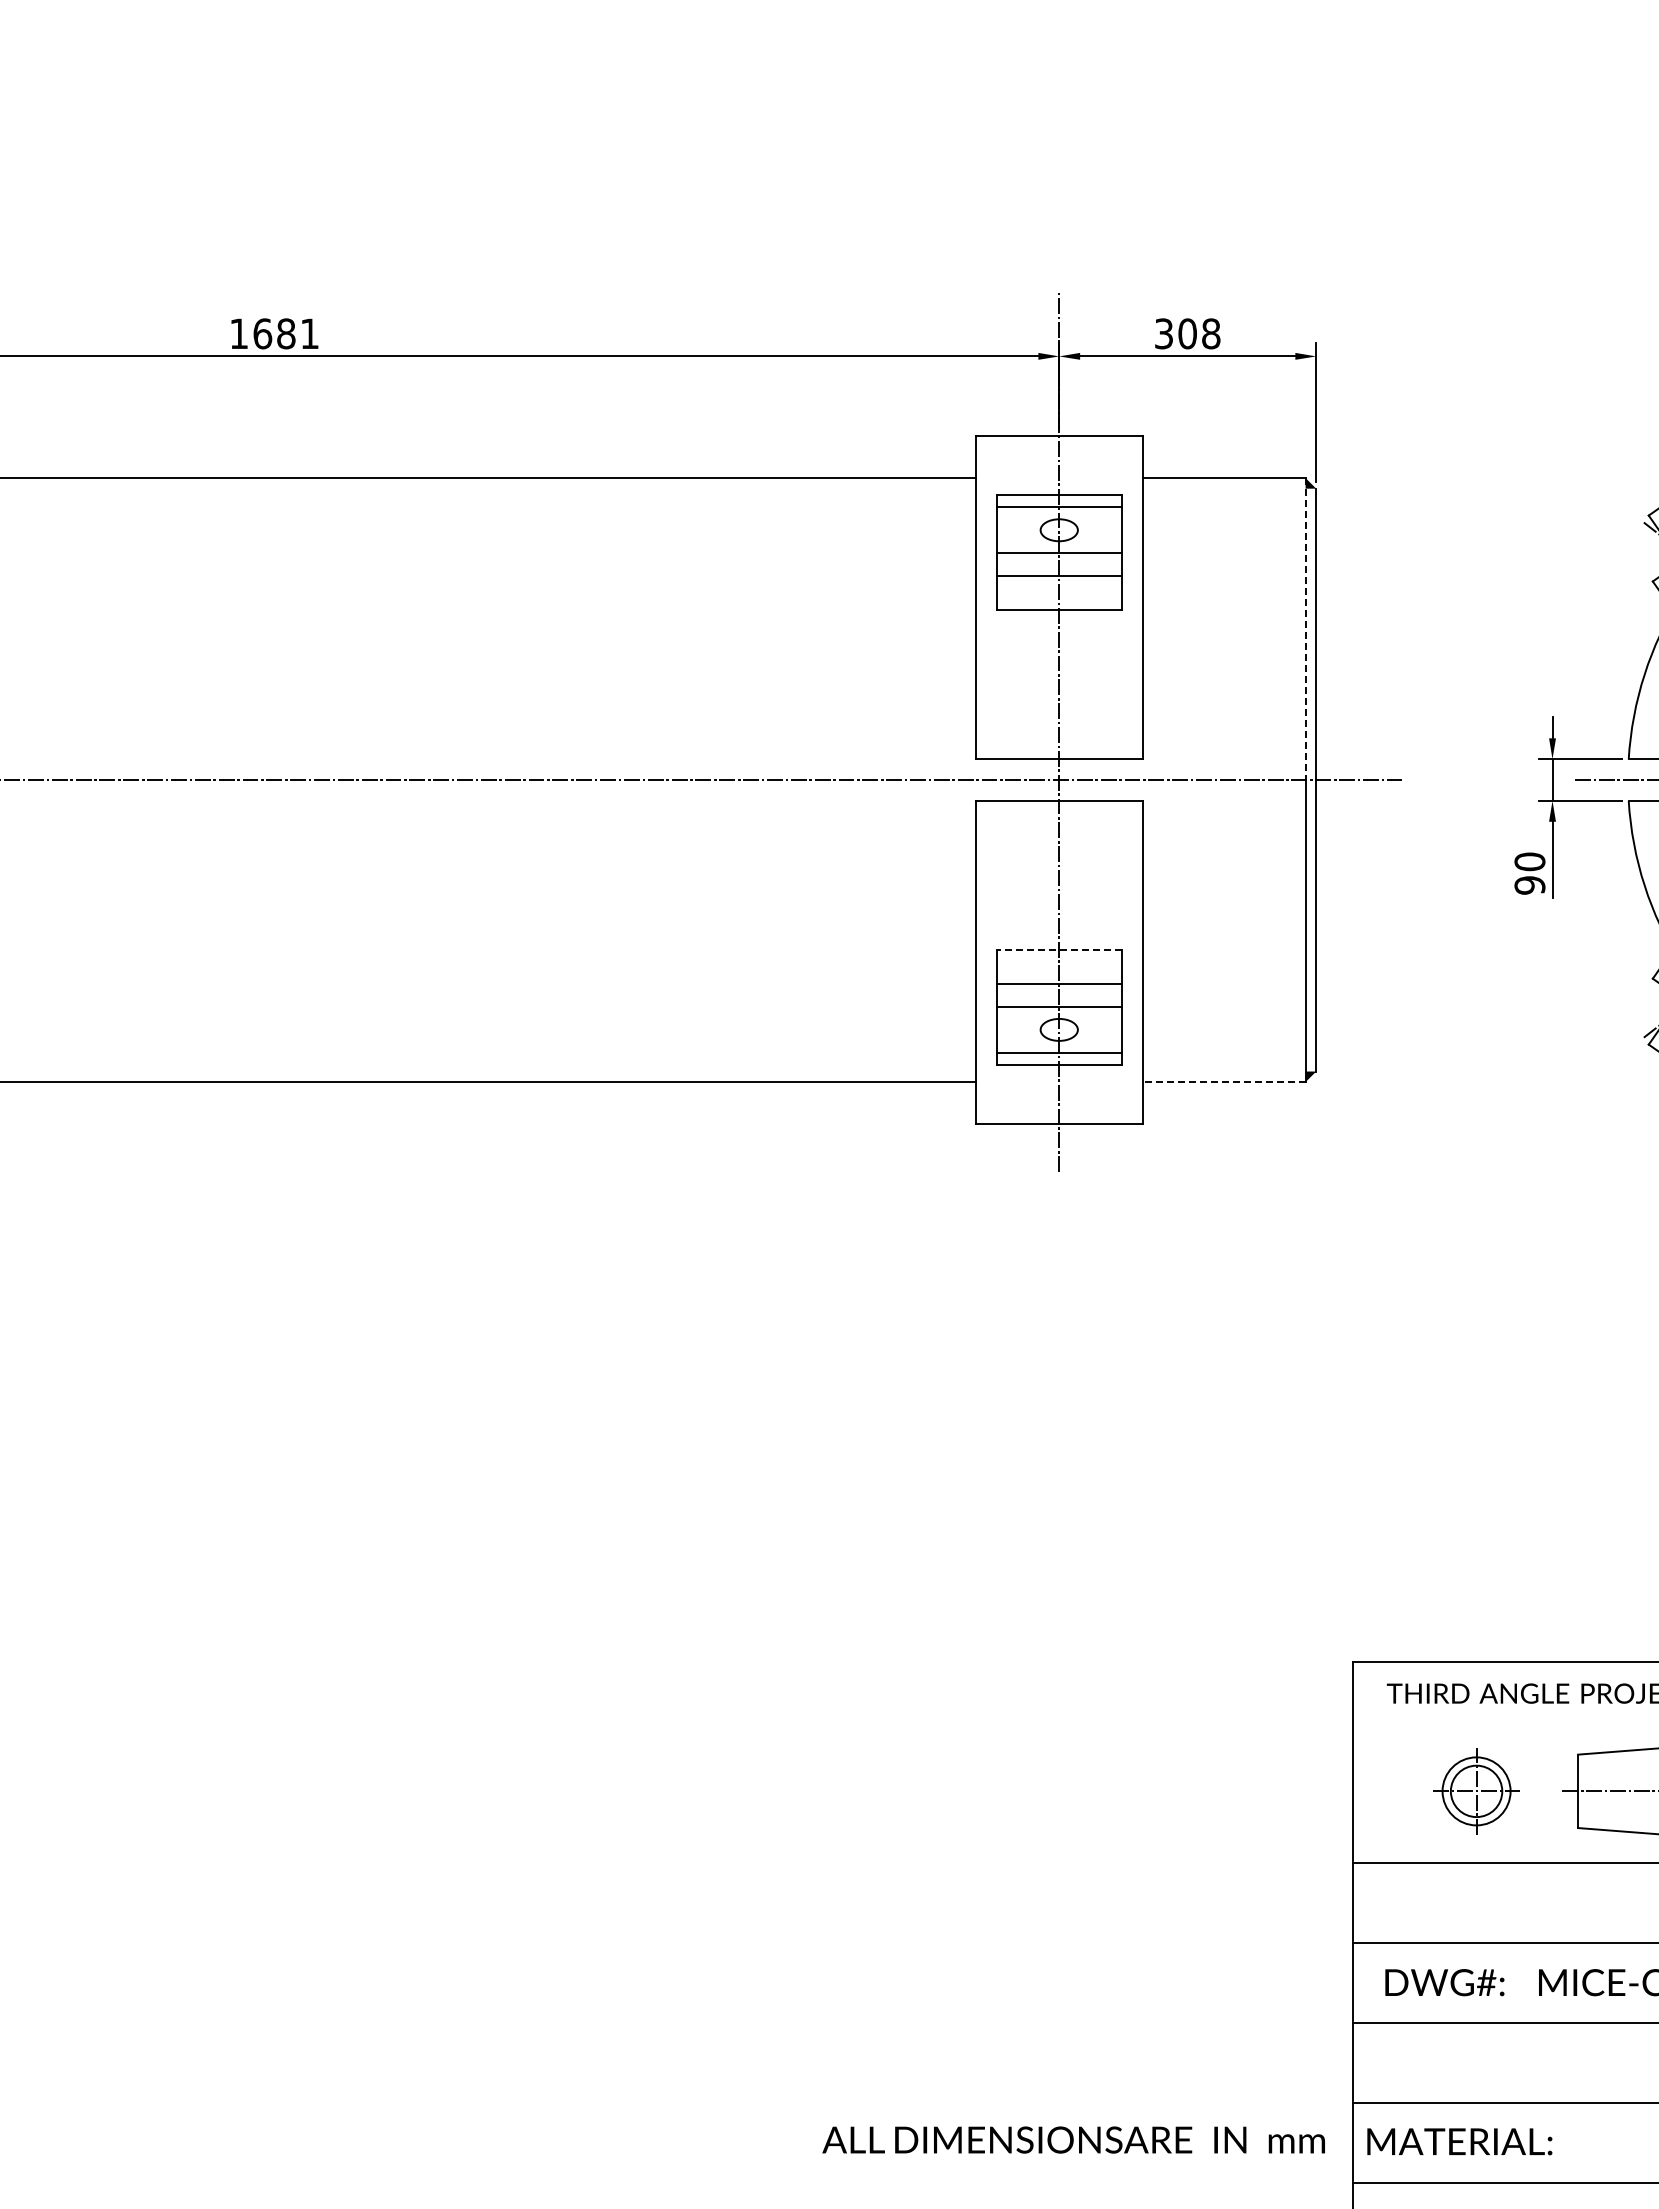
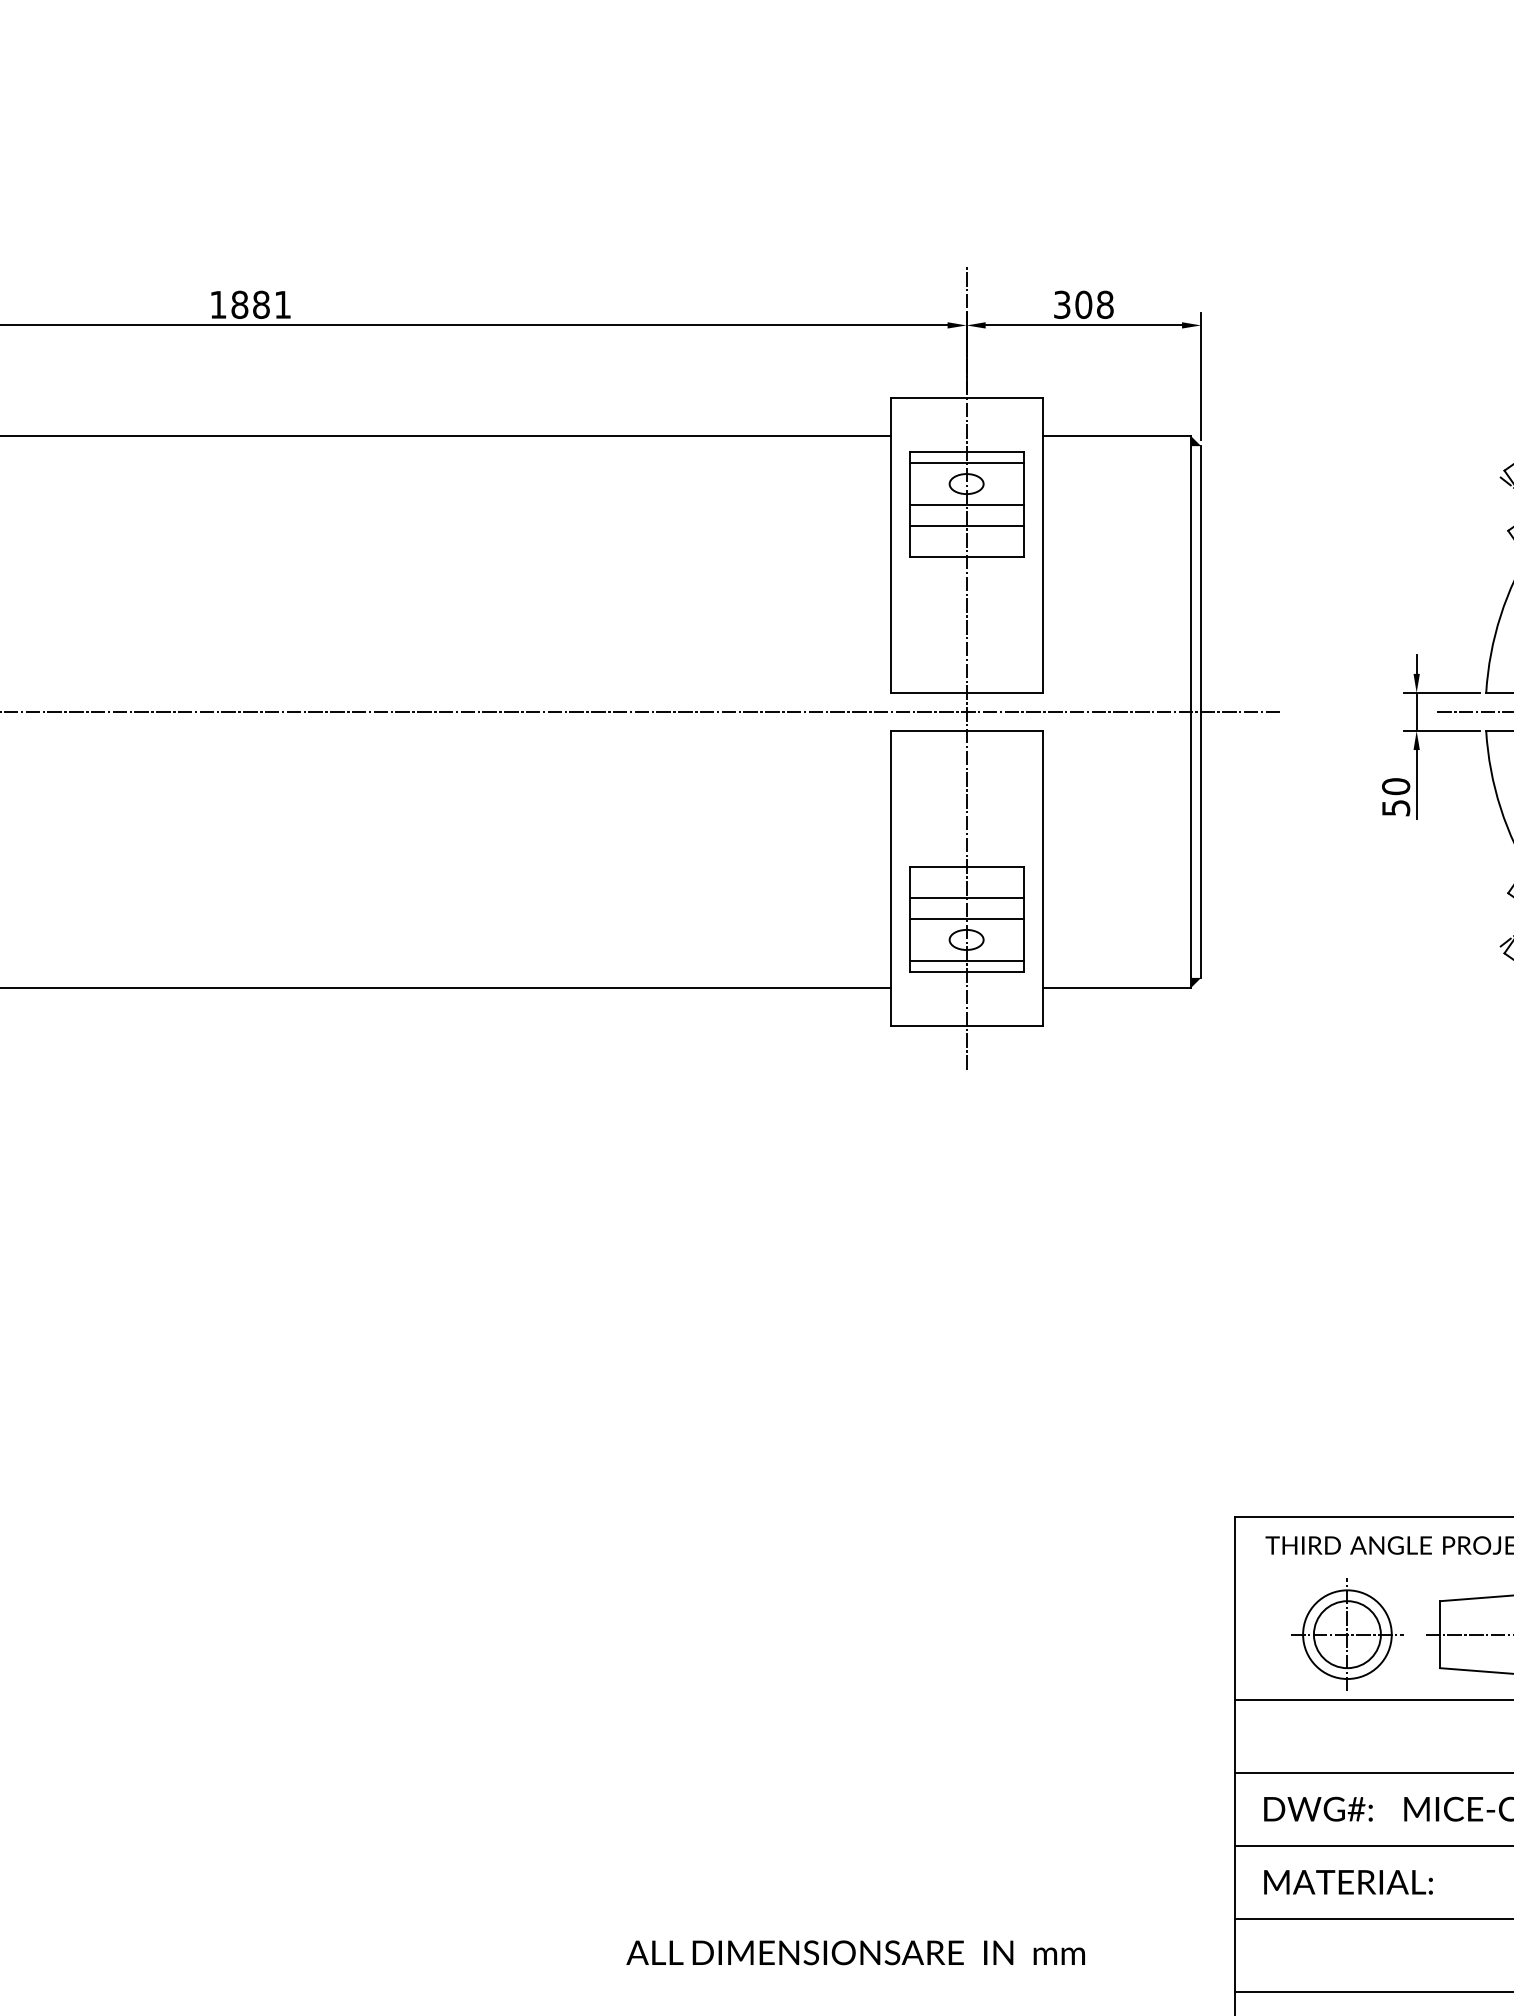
text: (262, 333) -> (239, 304), 1681 -> 1881
line: (1305, 629) -> (1191, 574), dashed -> solid
text: (1529, 885) -> (1395, 808), 90 -> 50
line: (1059, 949) -> (966, 866), dashed -> solid
line: (1223, 1082) -> (1116, 987), dashed -> solid
part: (1476, 1791) -> (1347, 1634), size x1.43
text: (1073, 2139) -> (855, 1952), moved
text: (1459, 2141) -> (1348, 1882), moved

